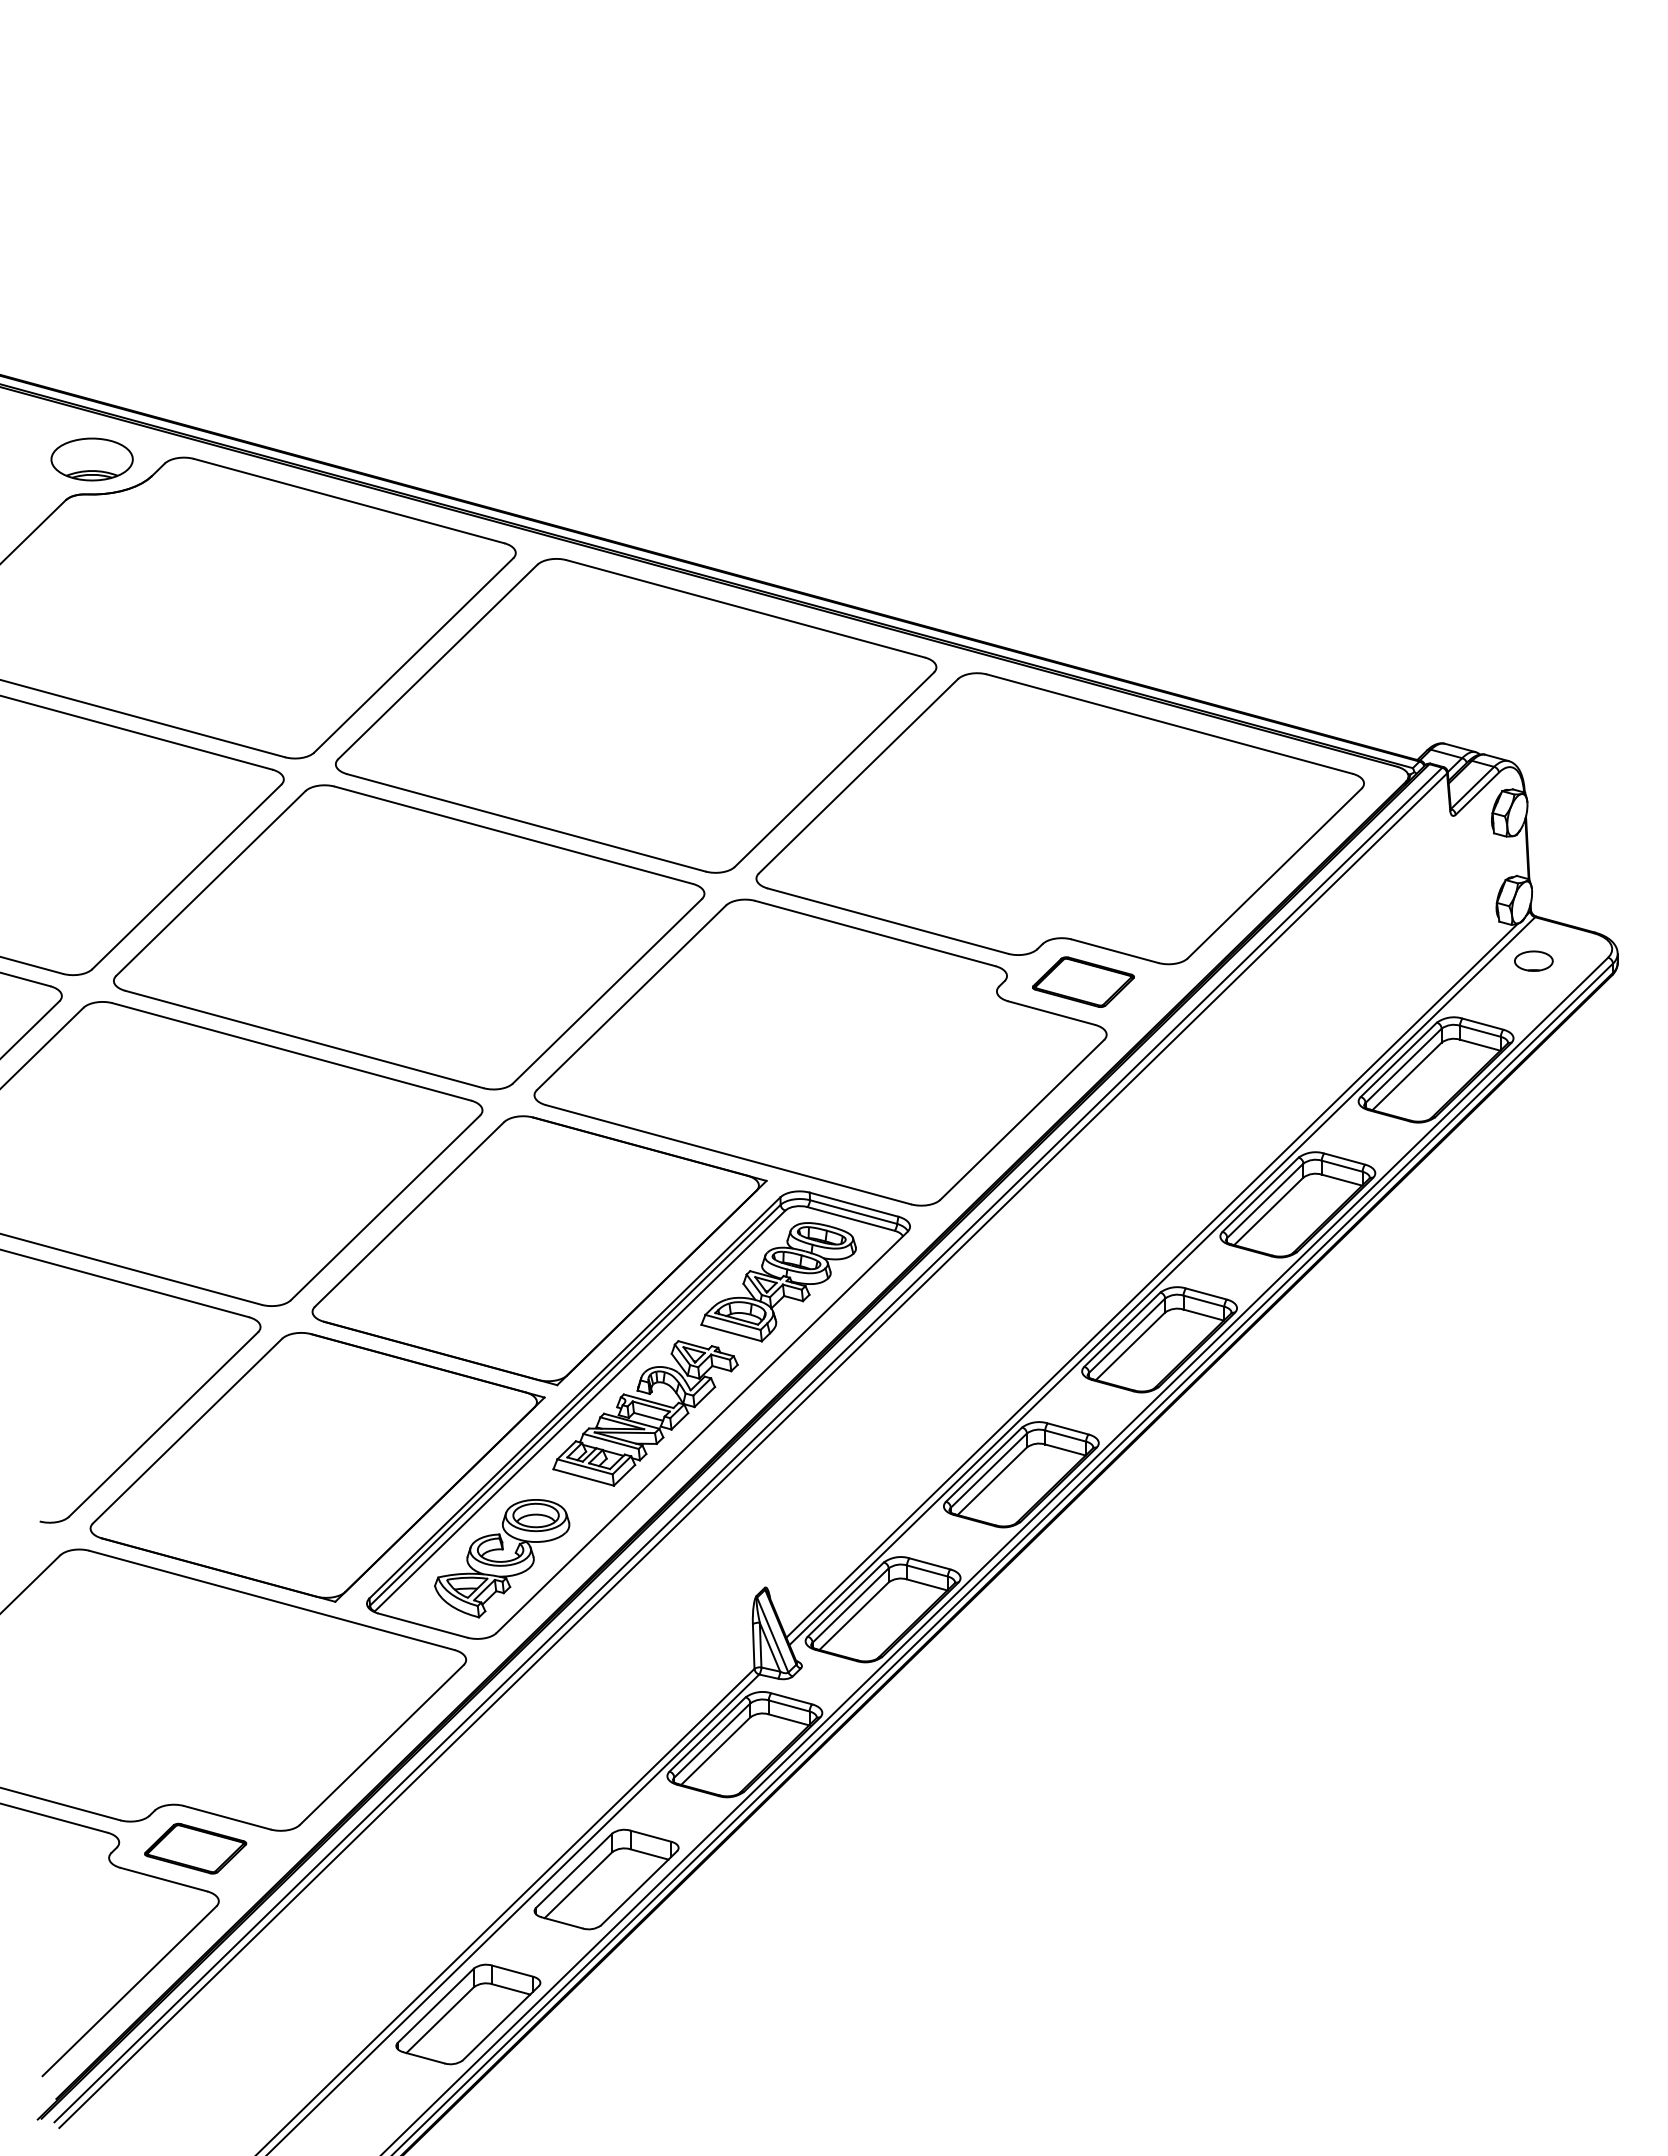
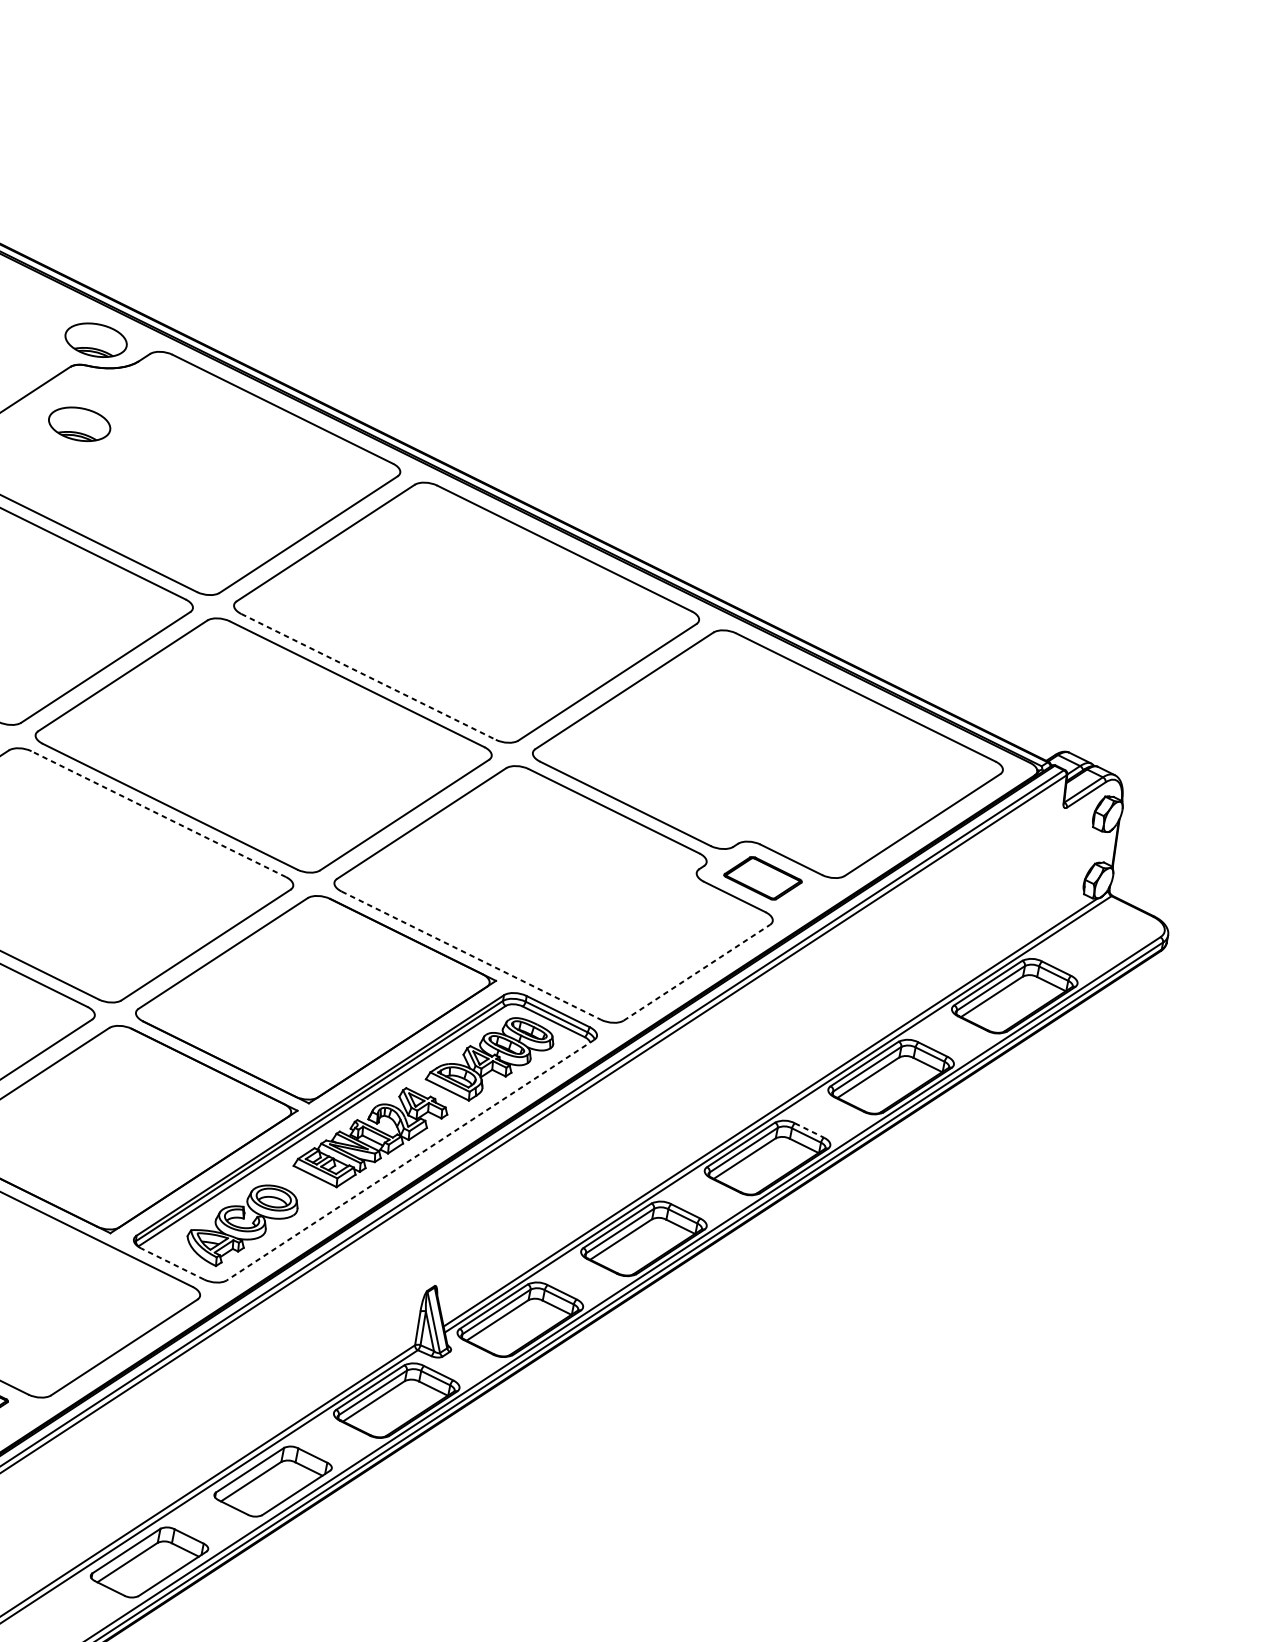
part: (91, 571) -> (79, 424), added
line: (526, 822) -> (368, 676), solid -> dashed
part: (1533, 960) -> (1103, 928), removed
line: (291, 1051) -> (158, 813), solid -> dashed
line: (1022, 1119) -> (697, 972), solid -> dashed
line: (729, 1154) -> (472, 955), solid -> dashed
line: (1207, 1294) -> (810, 1131), solid -> dashed
line: (701, 1432) -> (410, 1160), solid -> dashed
line: (422, 1625) -> (172, 1263), solid -> dashed

